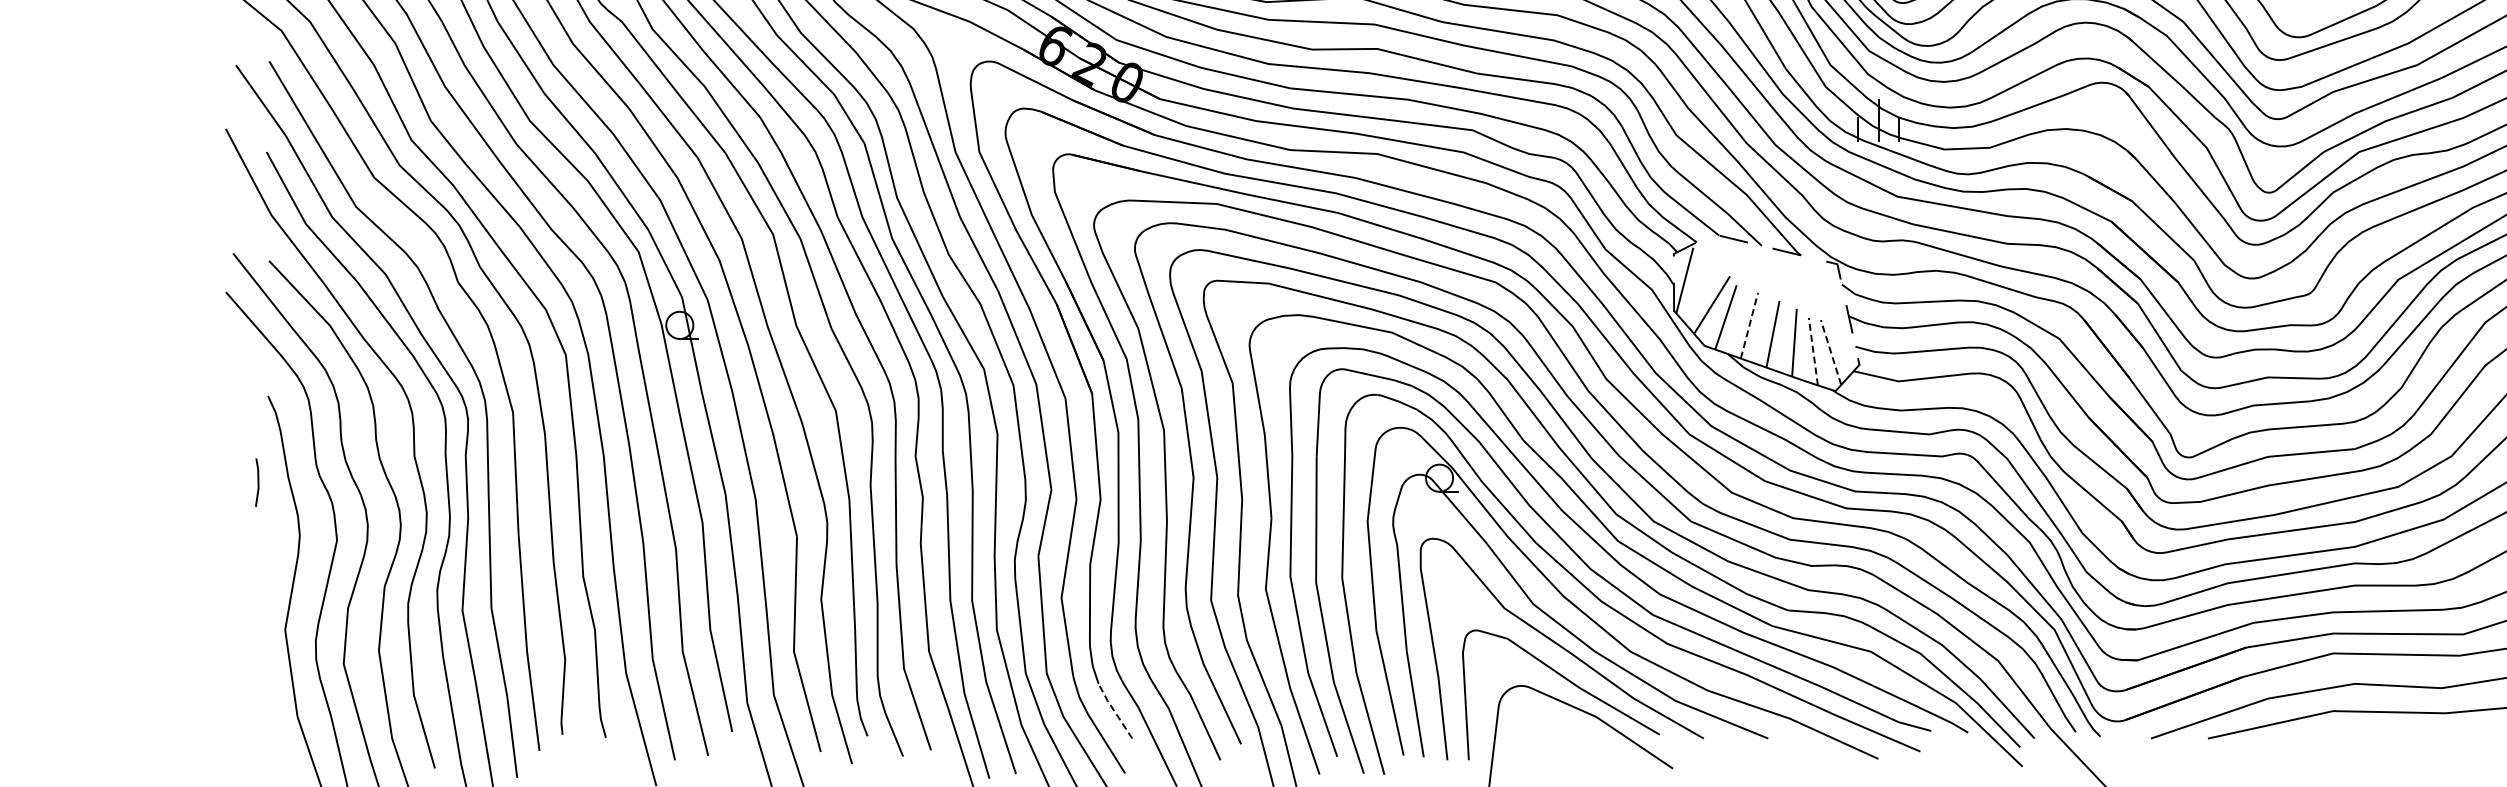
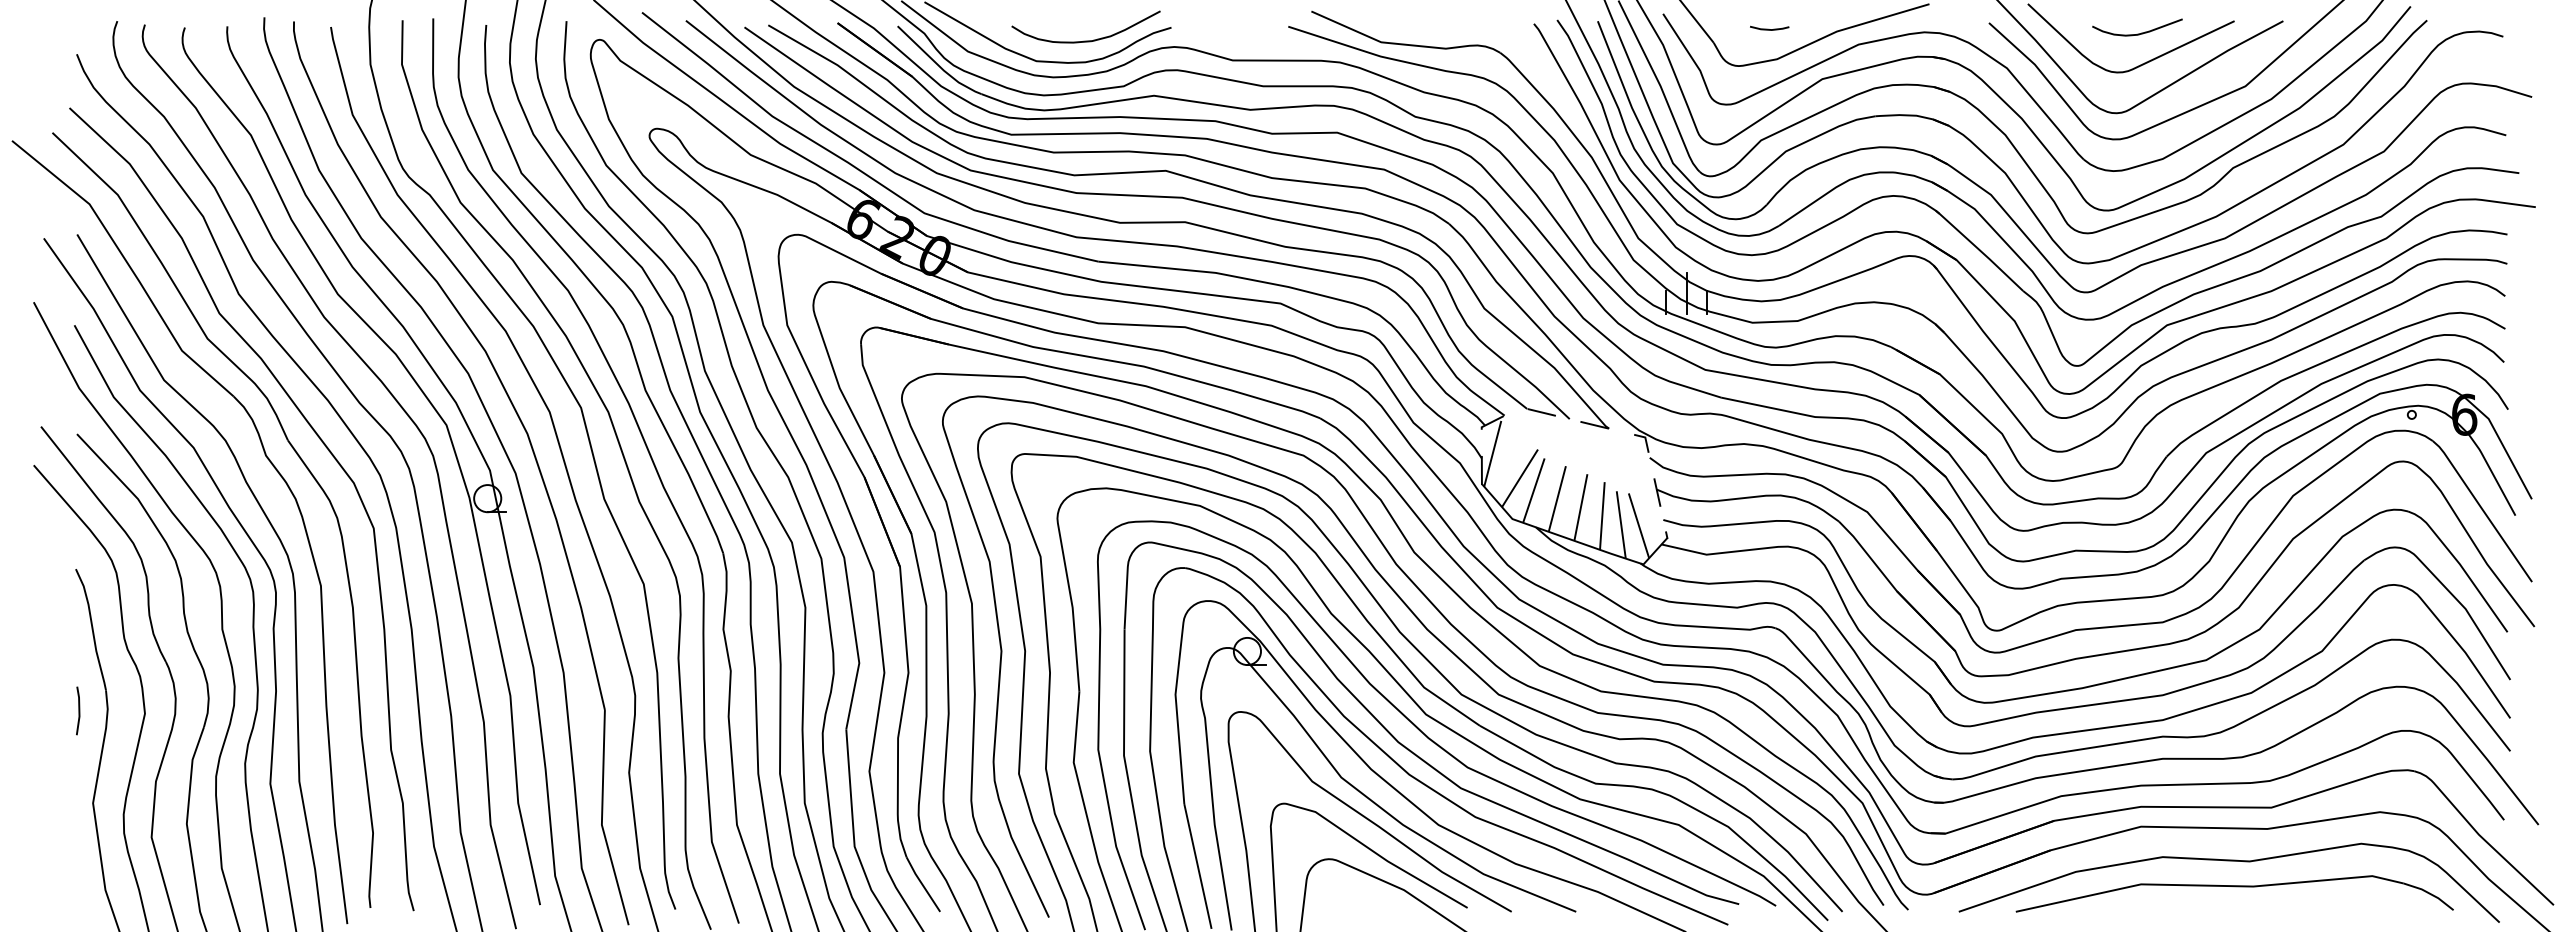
line: (1749, 325) -> (1557, 498), dashed -> solid
line: (1813, 351) -> (1621, 524), dashed -> solid
line: (1830, 352) -> (1638, 525), dashed -> solid
line: (257, 482) -> (78, 710), moved
line: (1114, 711) -> (922, 884), dashed -> solid

